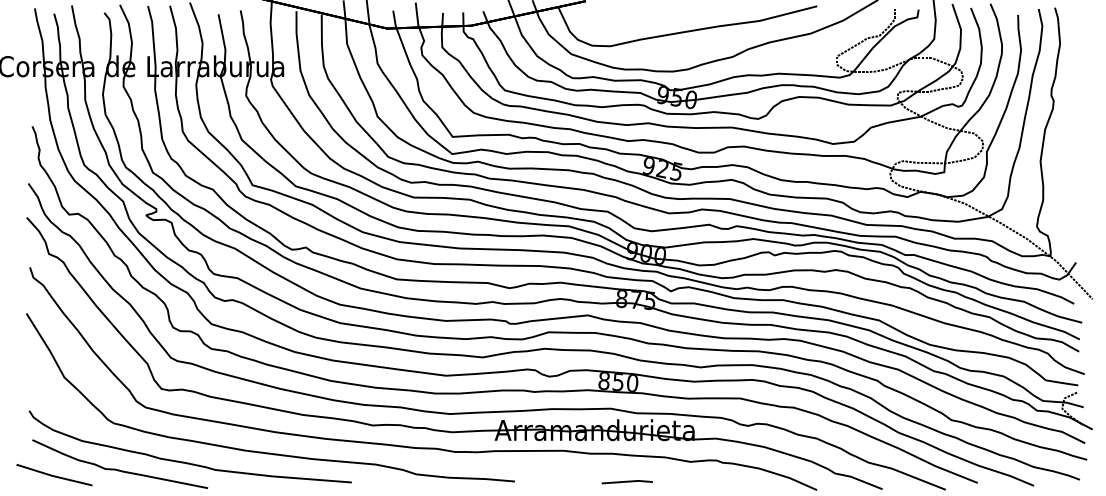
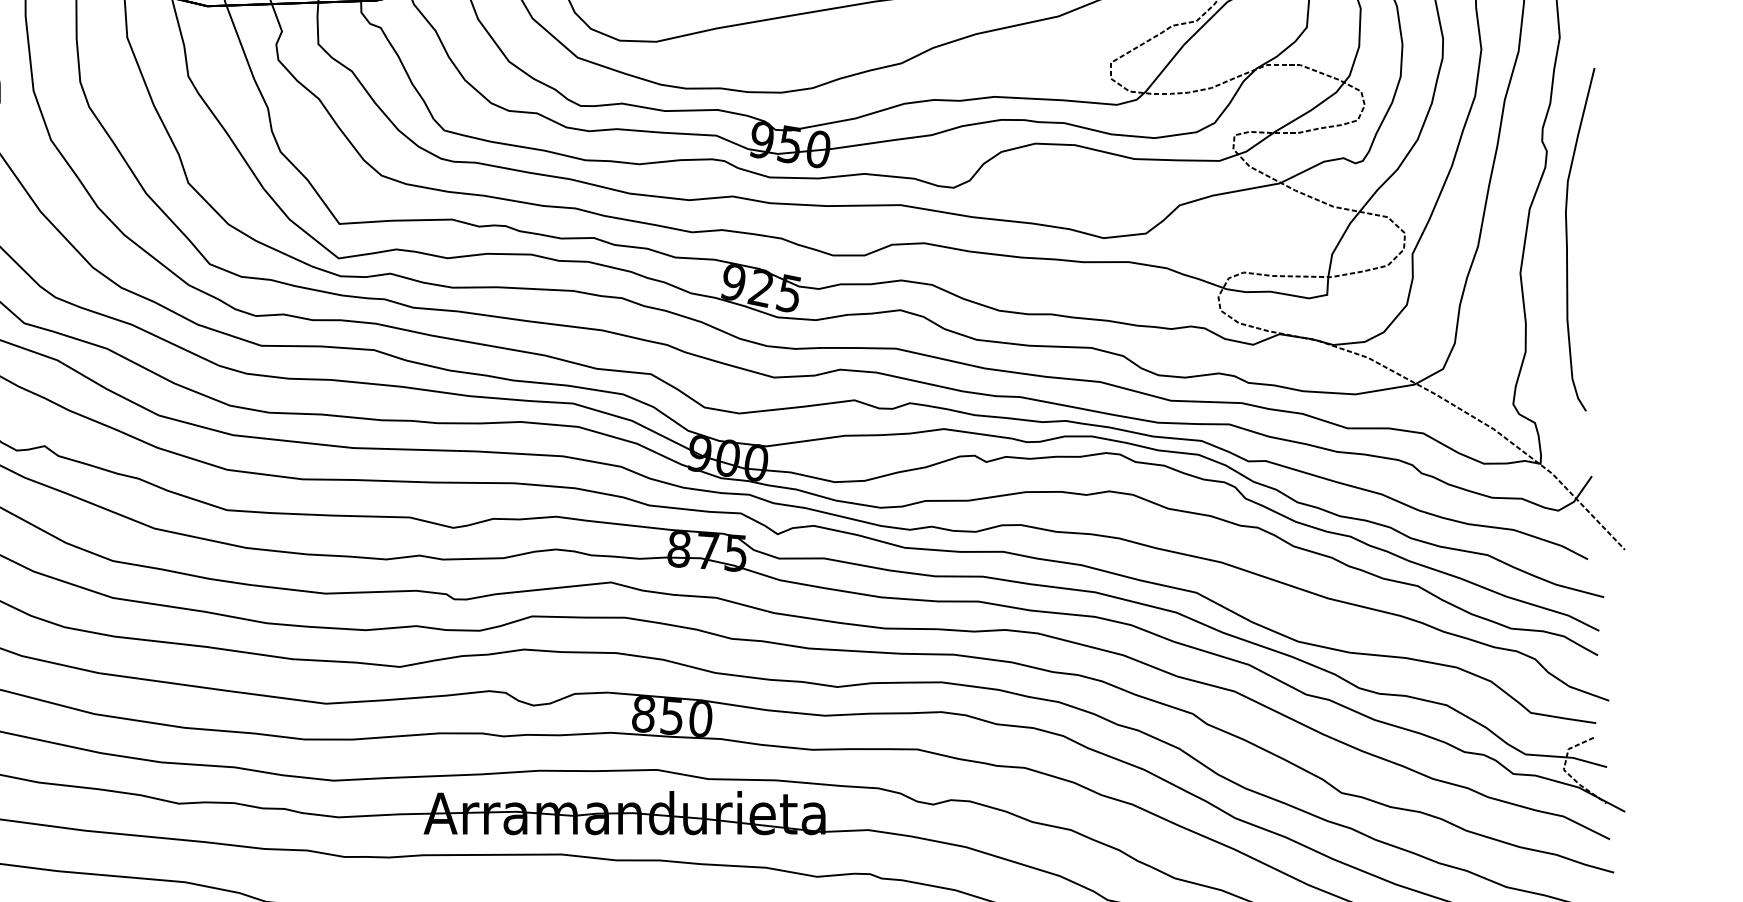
curve: (1064, 144) -> (1568, 239), added

